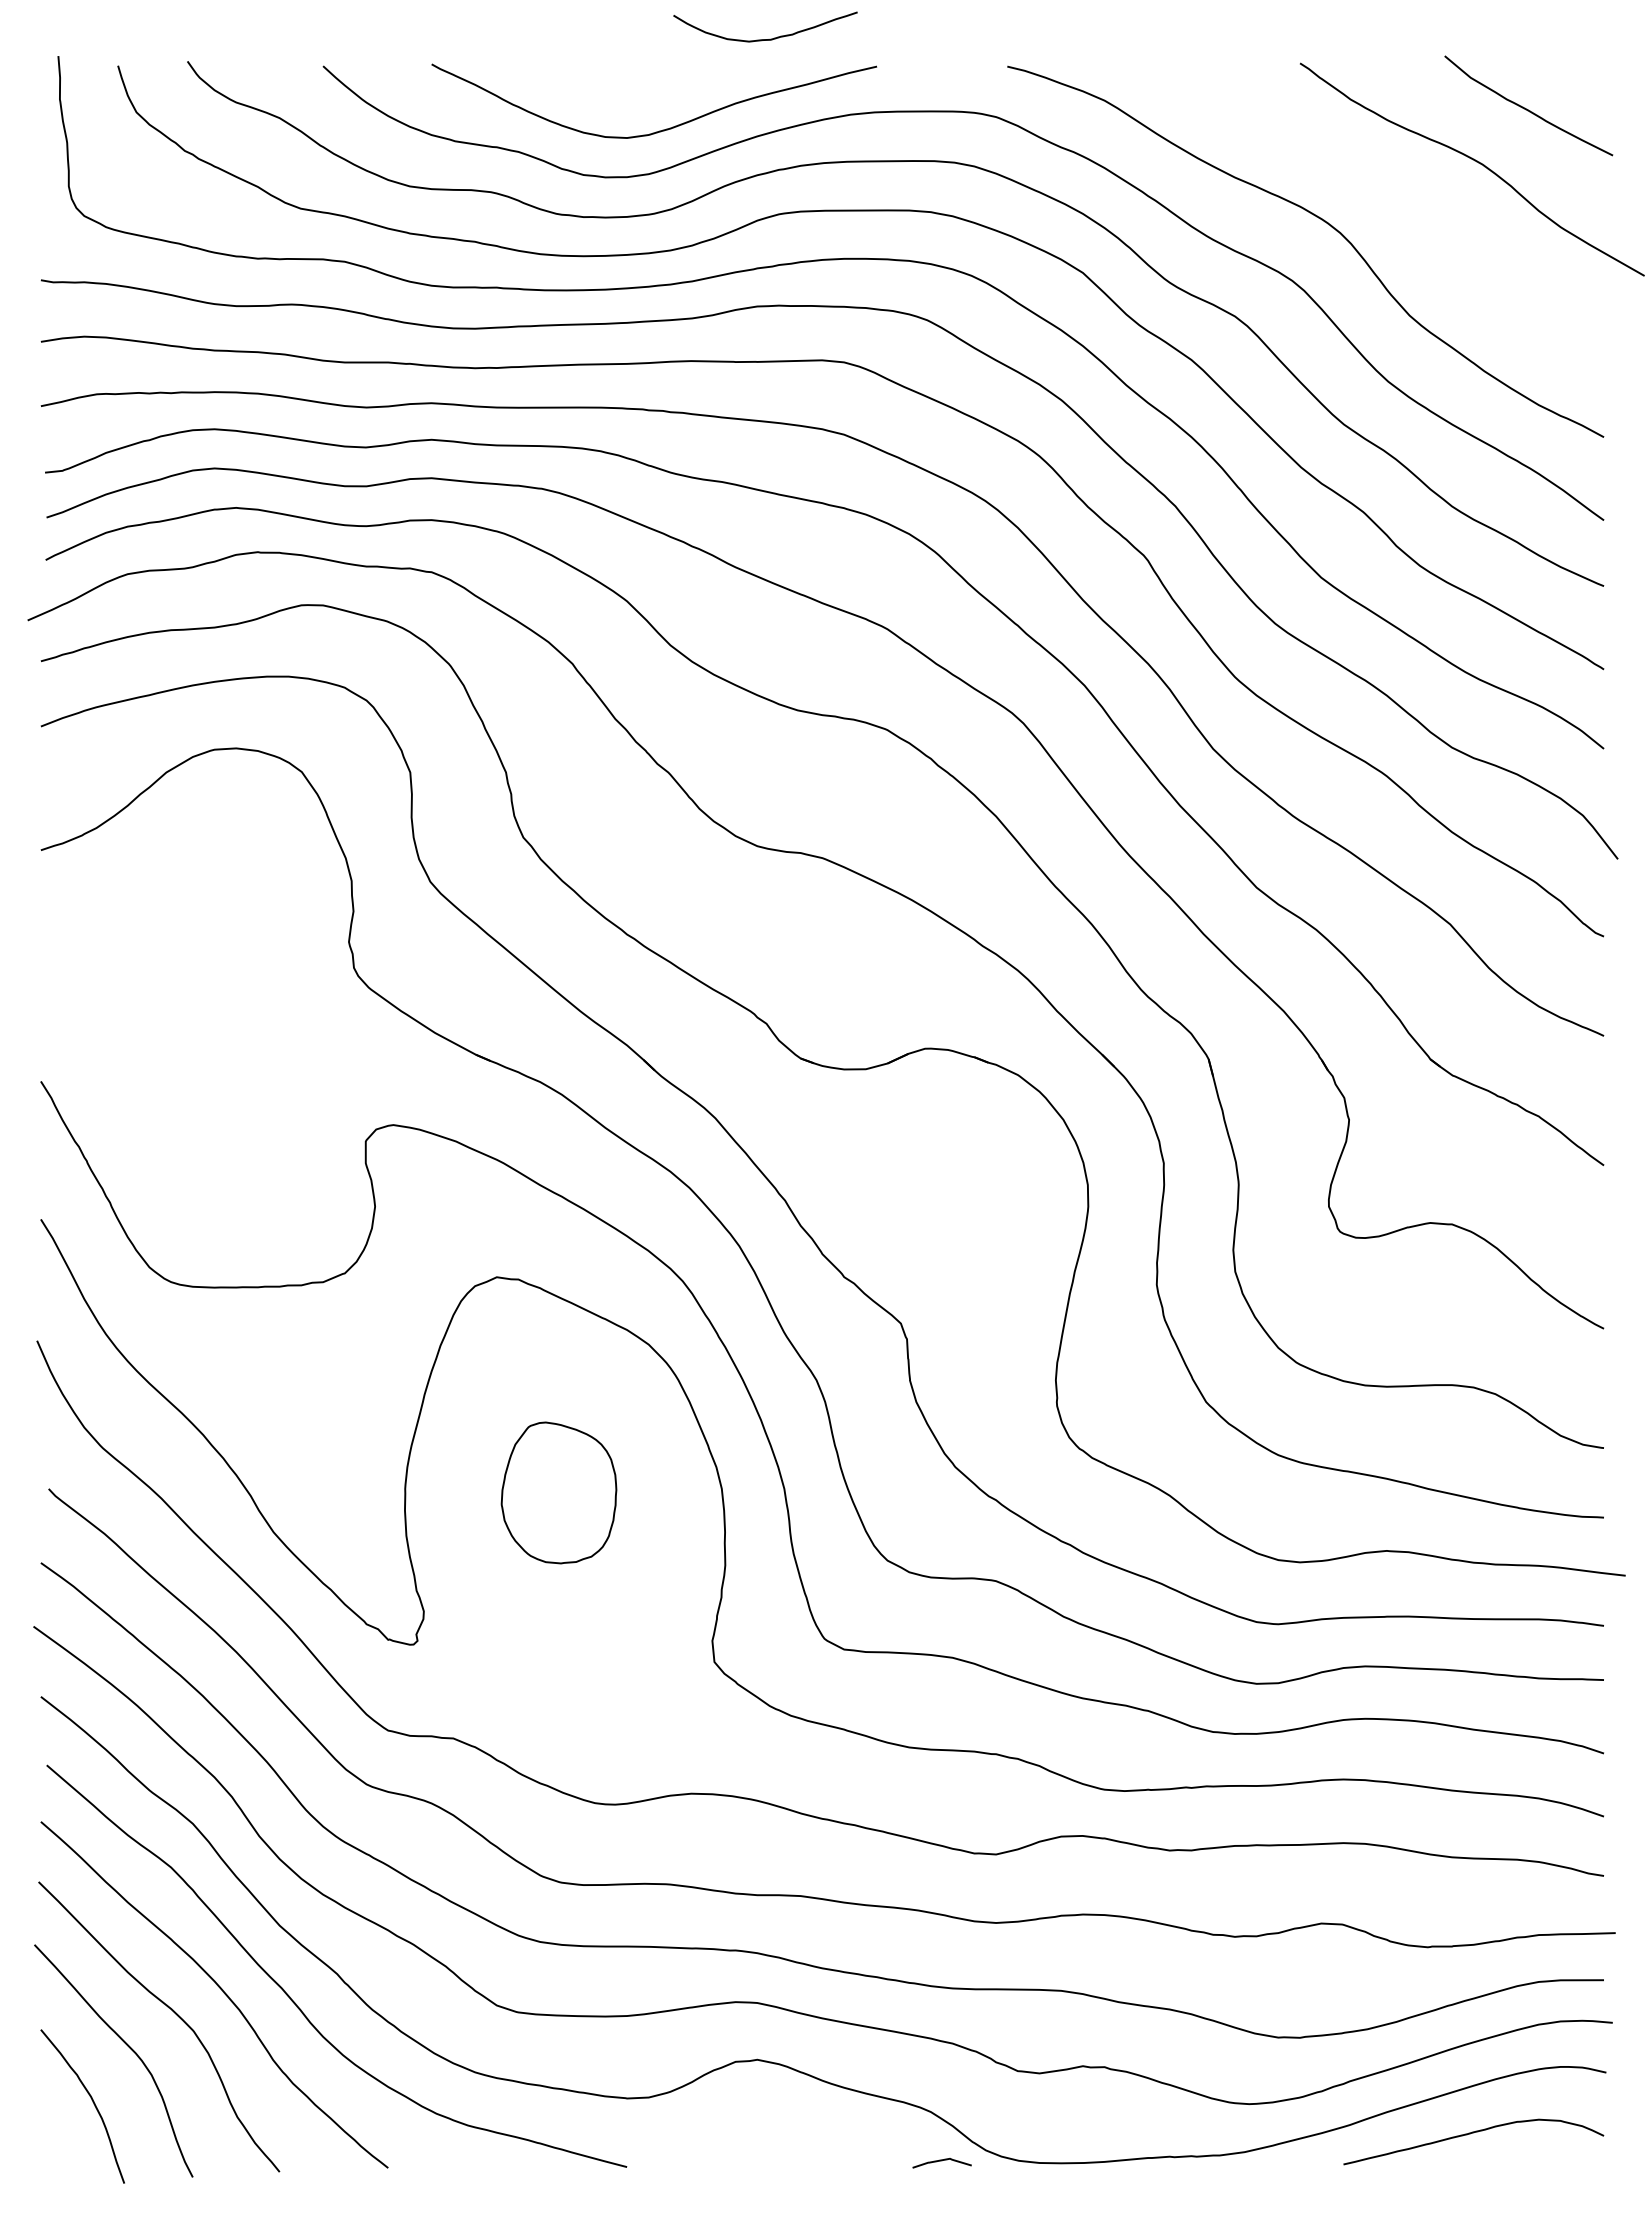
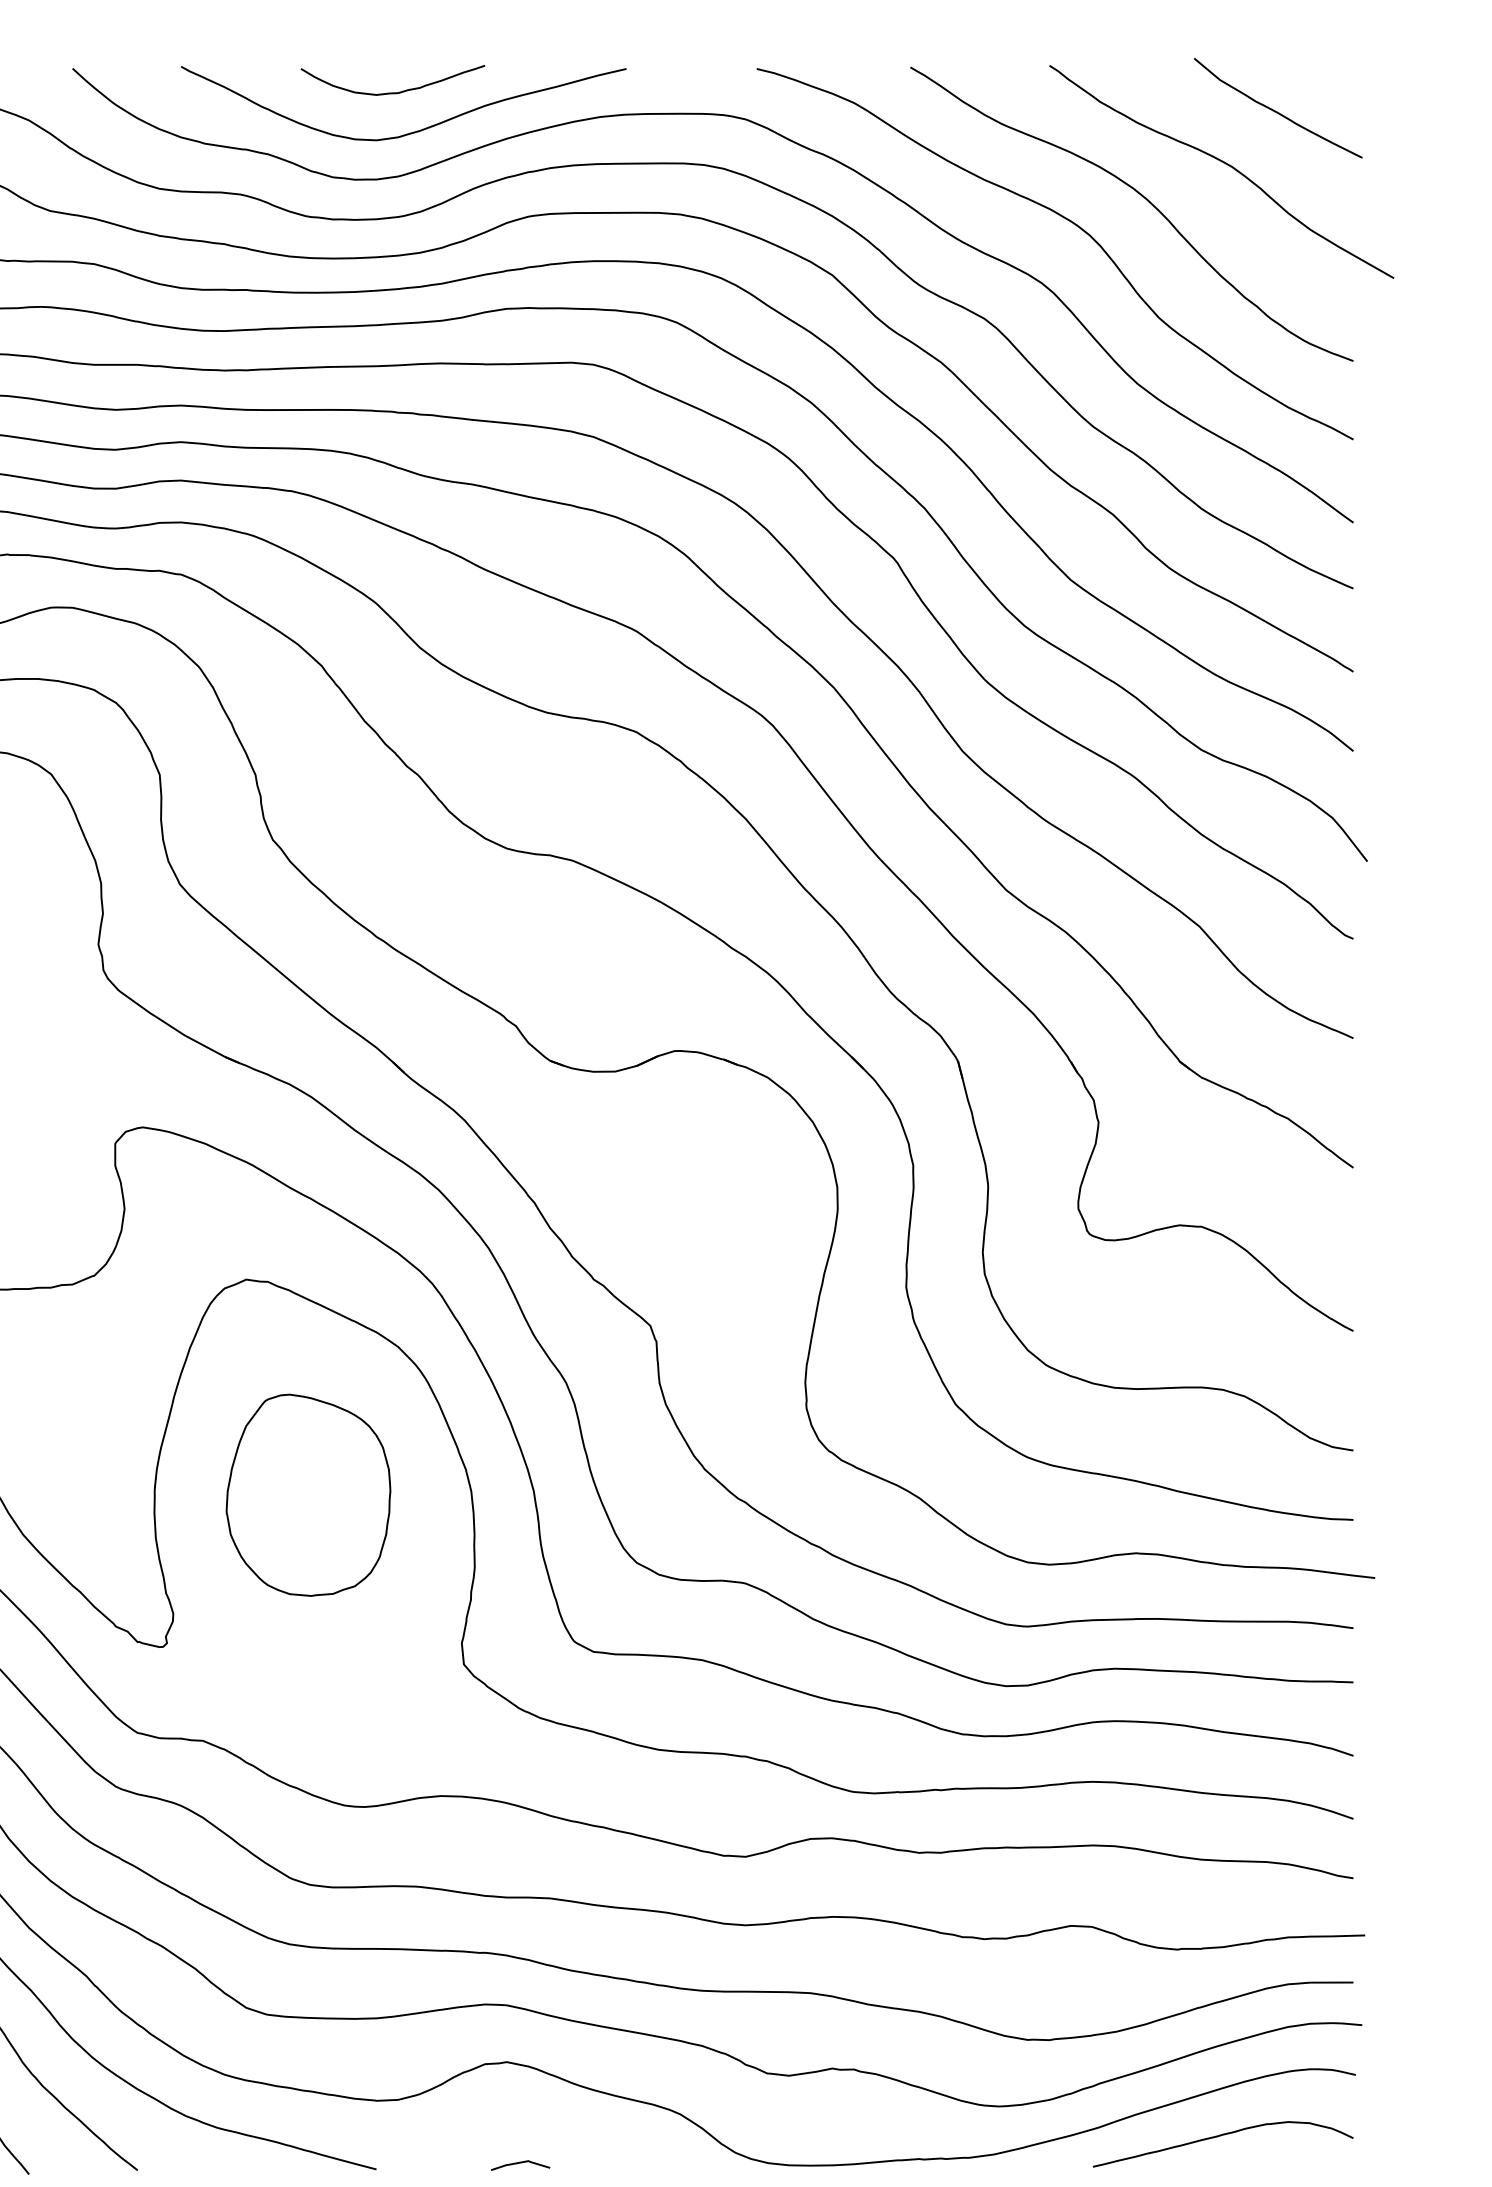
curve: (770, 38) -> (397, 91), moved
curve: (1393, 195) -> (1142, 197), added
part: (558, 1492) -> (307, 1494), size x1.43
curve: (941, 2161) -> (519, 2163), moved

